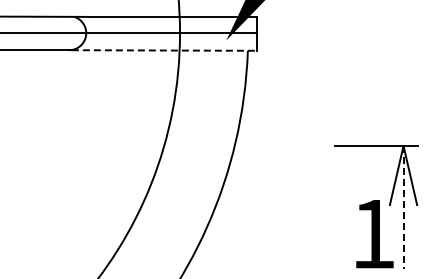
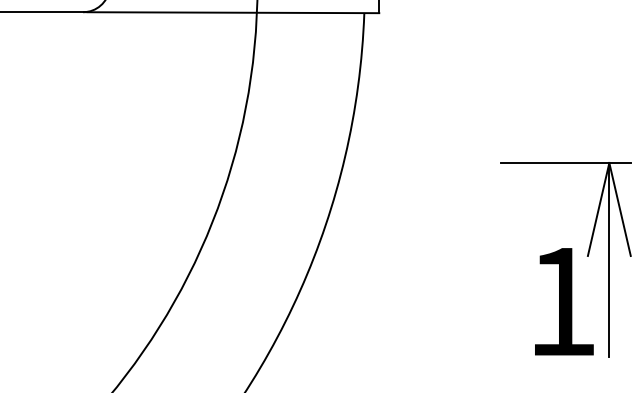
line: (164, 50) -> (233, 12), dashed -> solid
line: (403, 207) -> (609, 259), dashed -> solid

